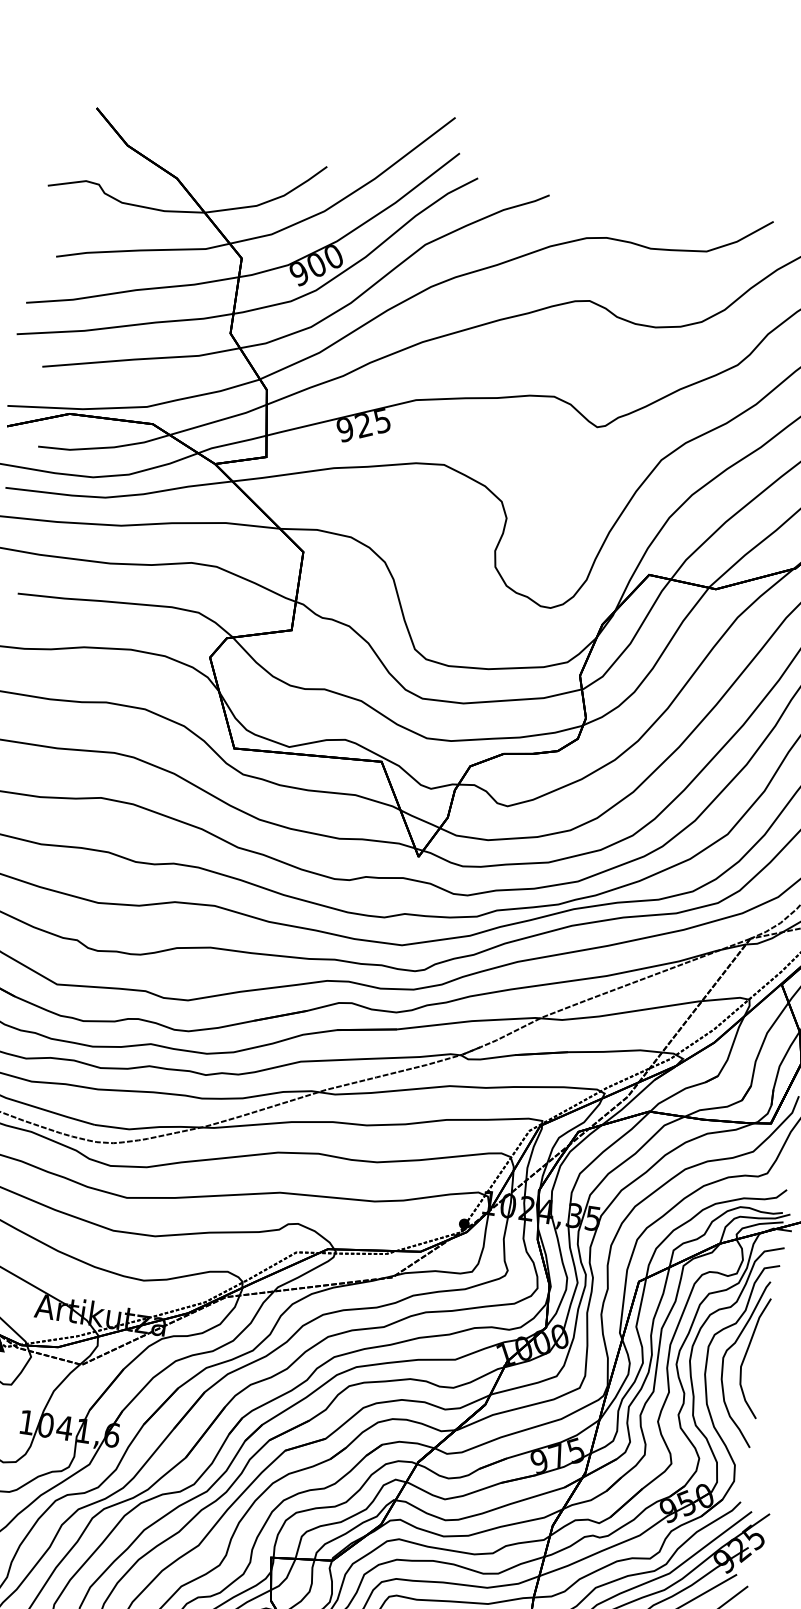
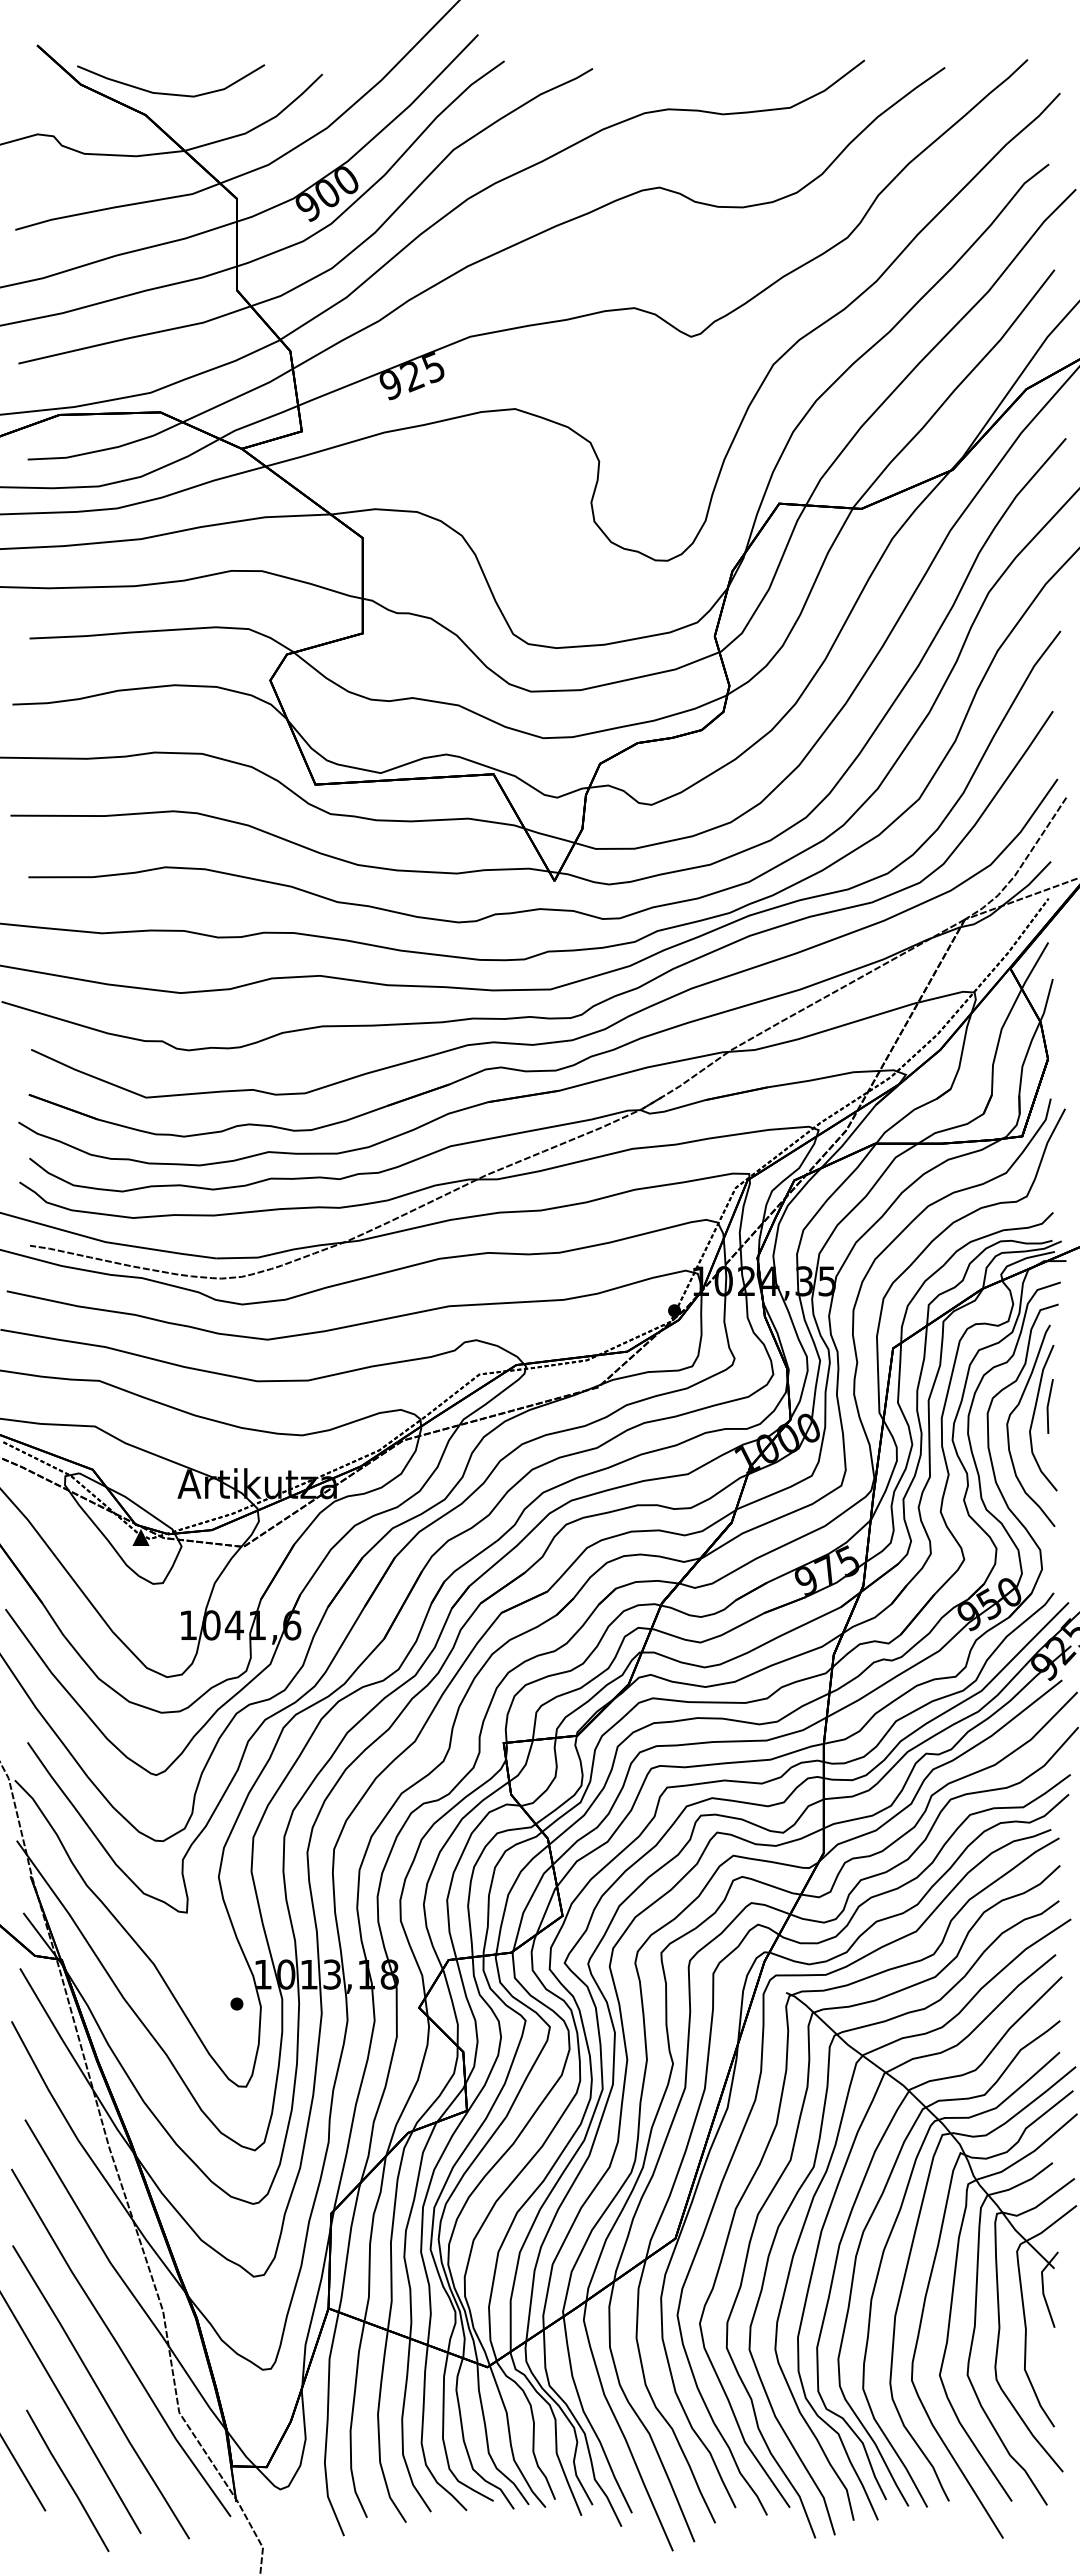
curve: (200, 163) -> (171, 93), added
line: (759, 1348) -> (1048, 1406), added

